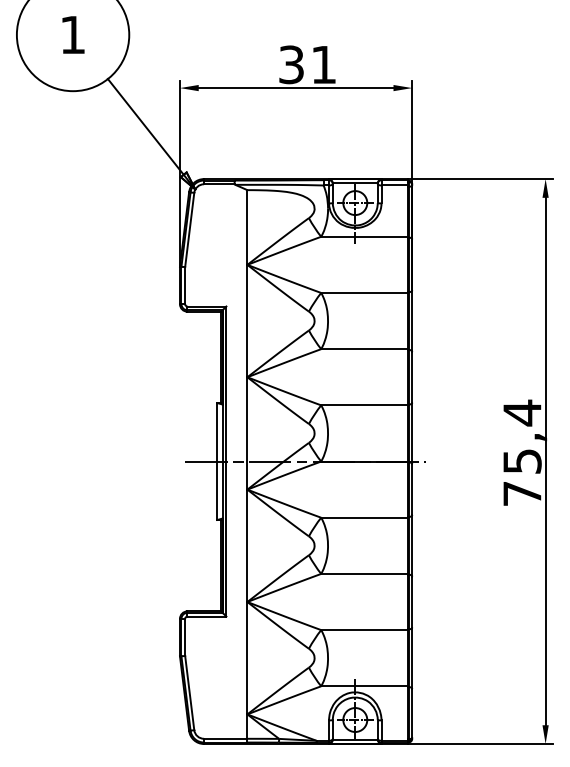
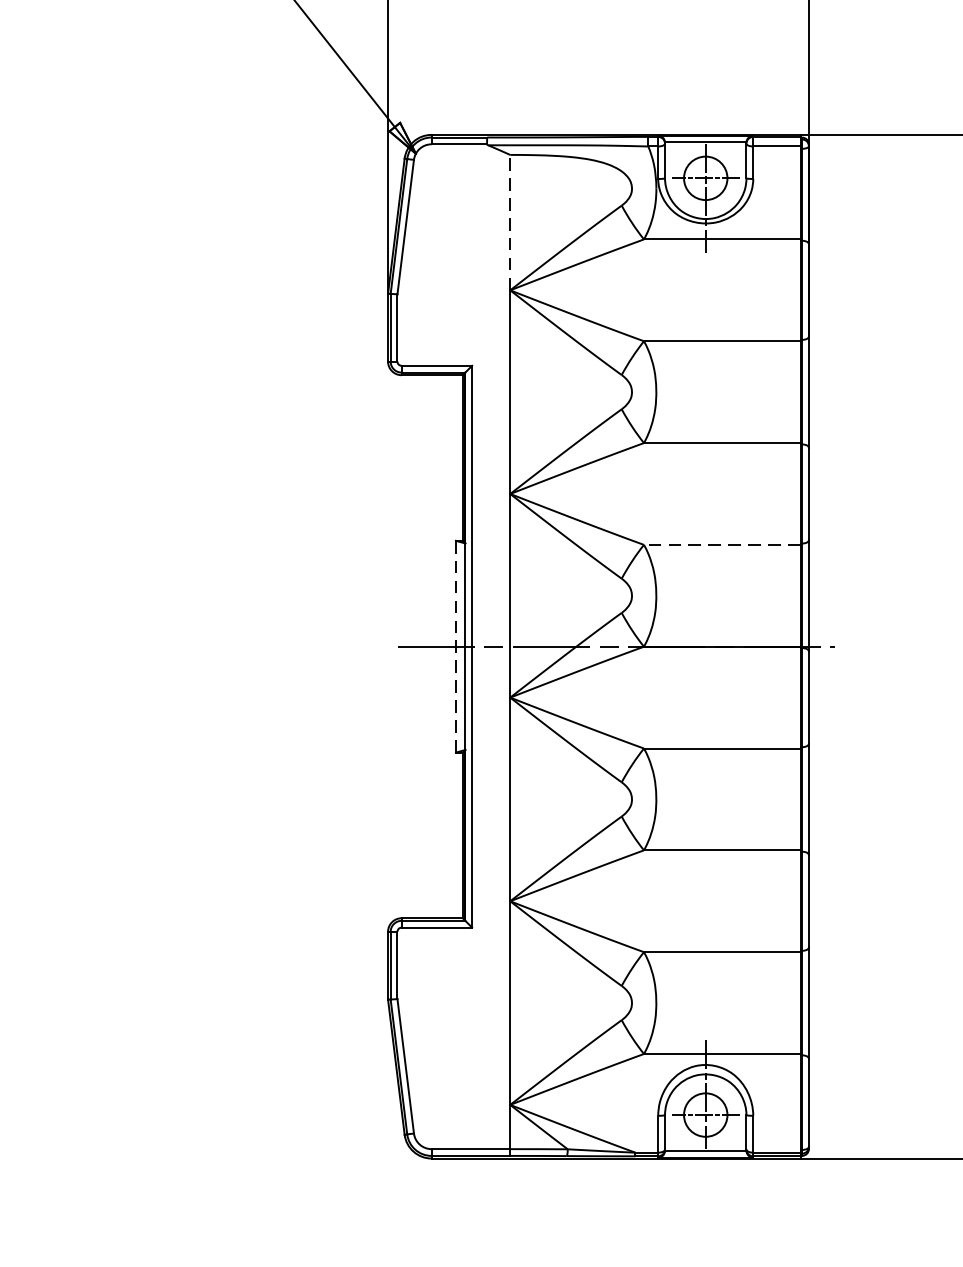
line: (247, 227) -> (510, 222), solid -> dashed
line: (363, 405) -> (720, 545), solid -> dashed
line: (217, 462) -> (456, 648), solid -> dashed

